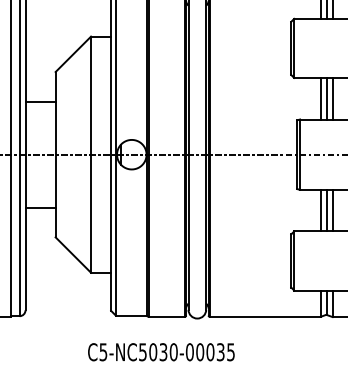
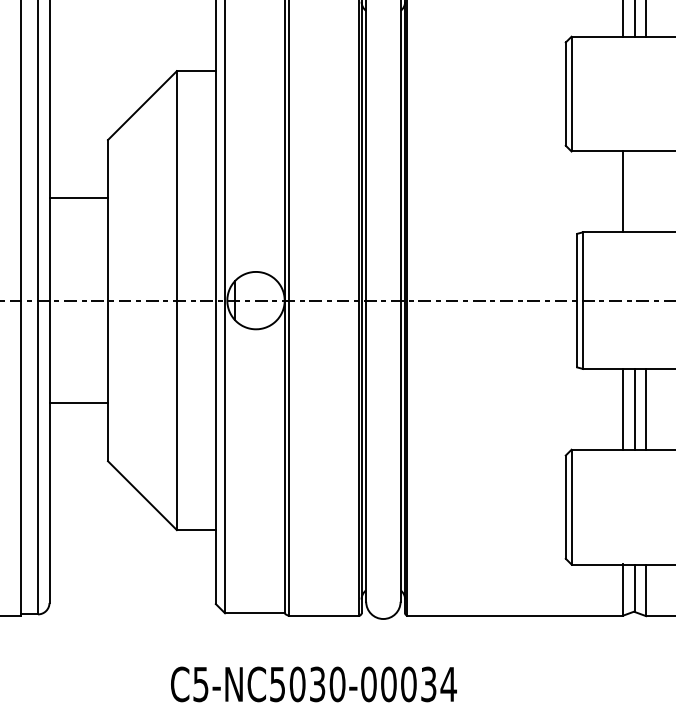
line: (326, 98) -> (634, 191), removed
line: (332, 98) -> (645, 191), removed
text: (230, 352) -> (447, 684), C5-NC5030-00035 -> C5-NC5030-00034

